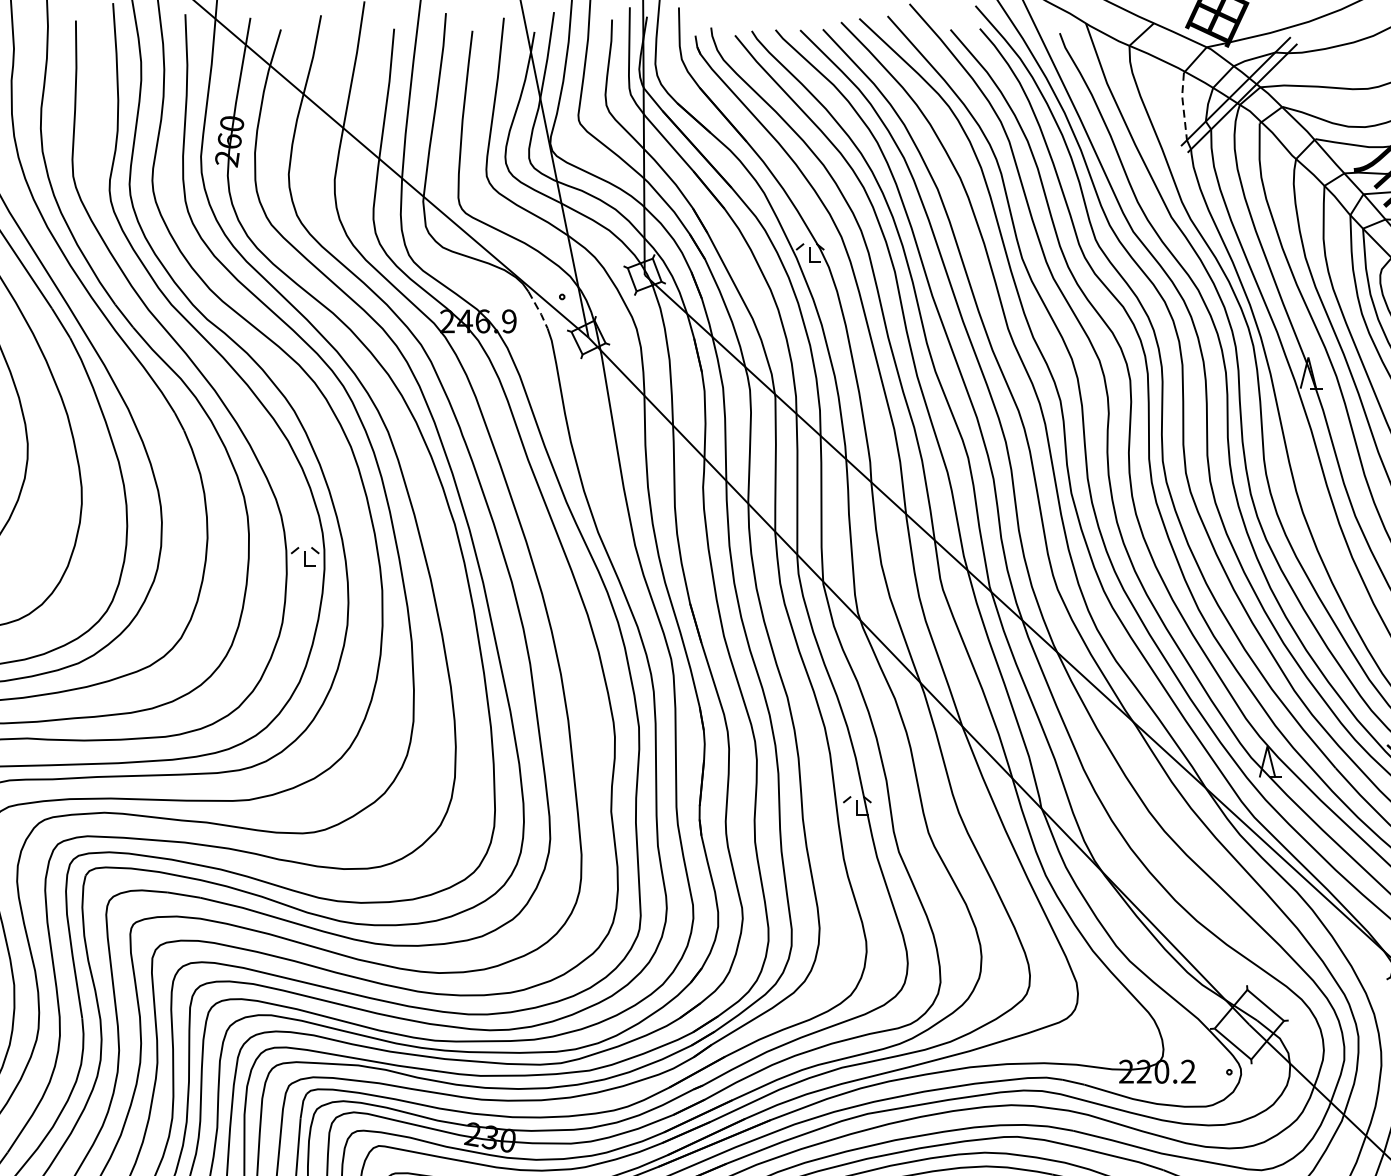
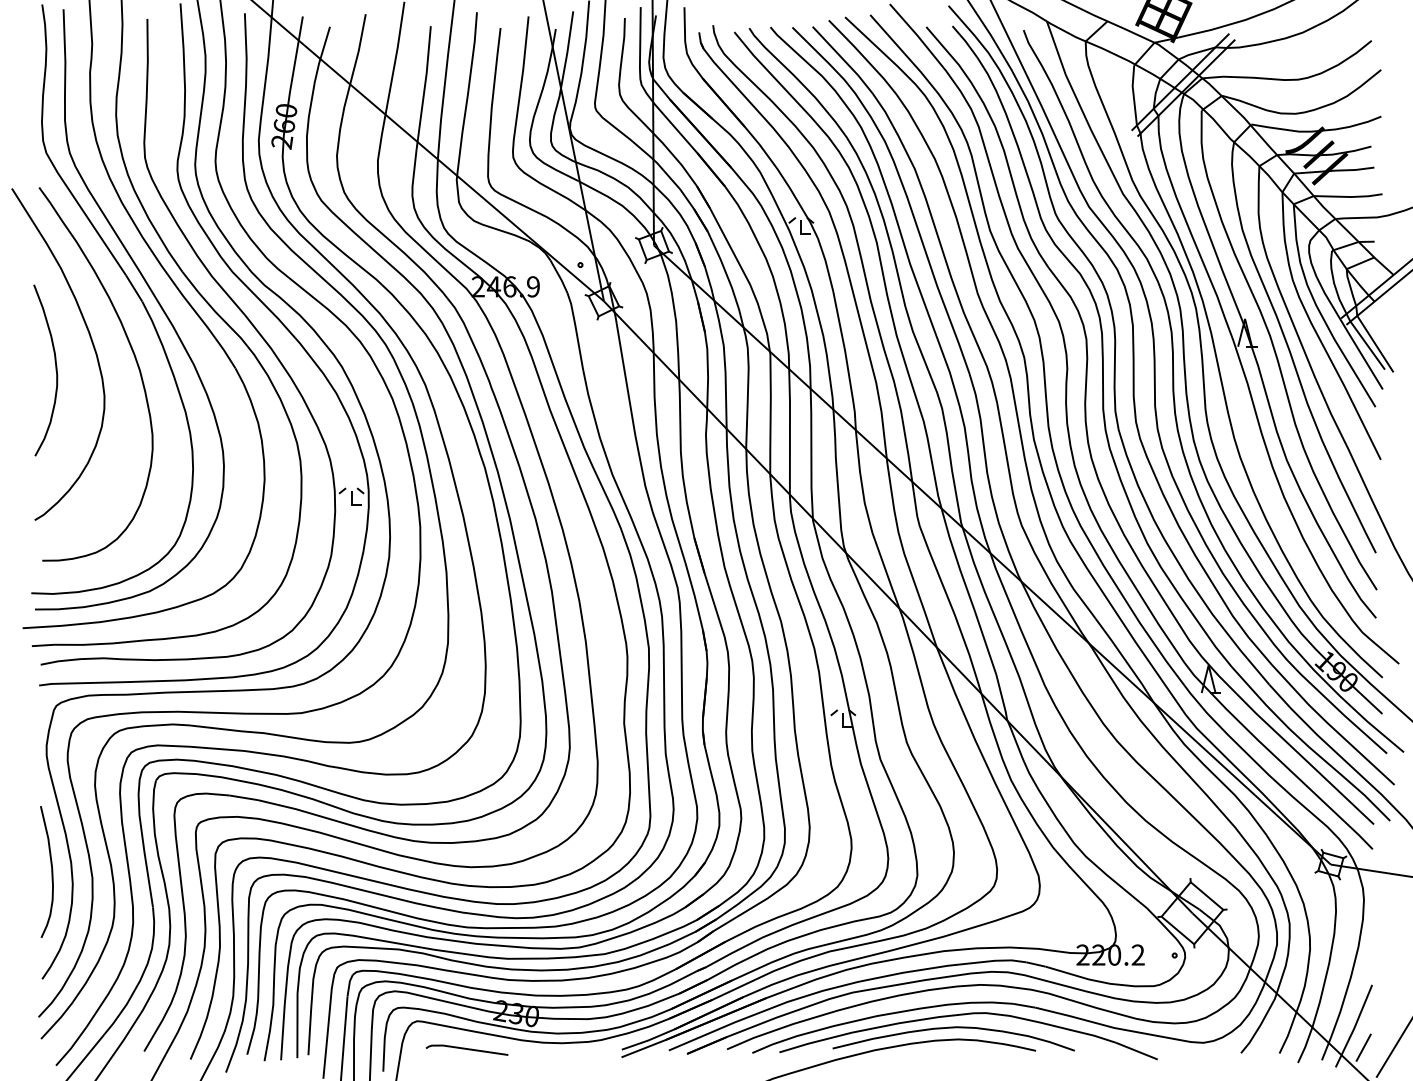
line: (1183, 106) -> (1133, 95), dashed -> solid
line: (538, 310) -> (559, 277), dashed -> solid

